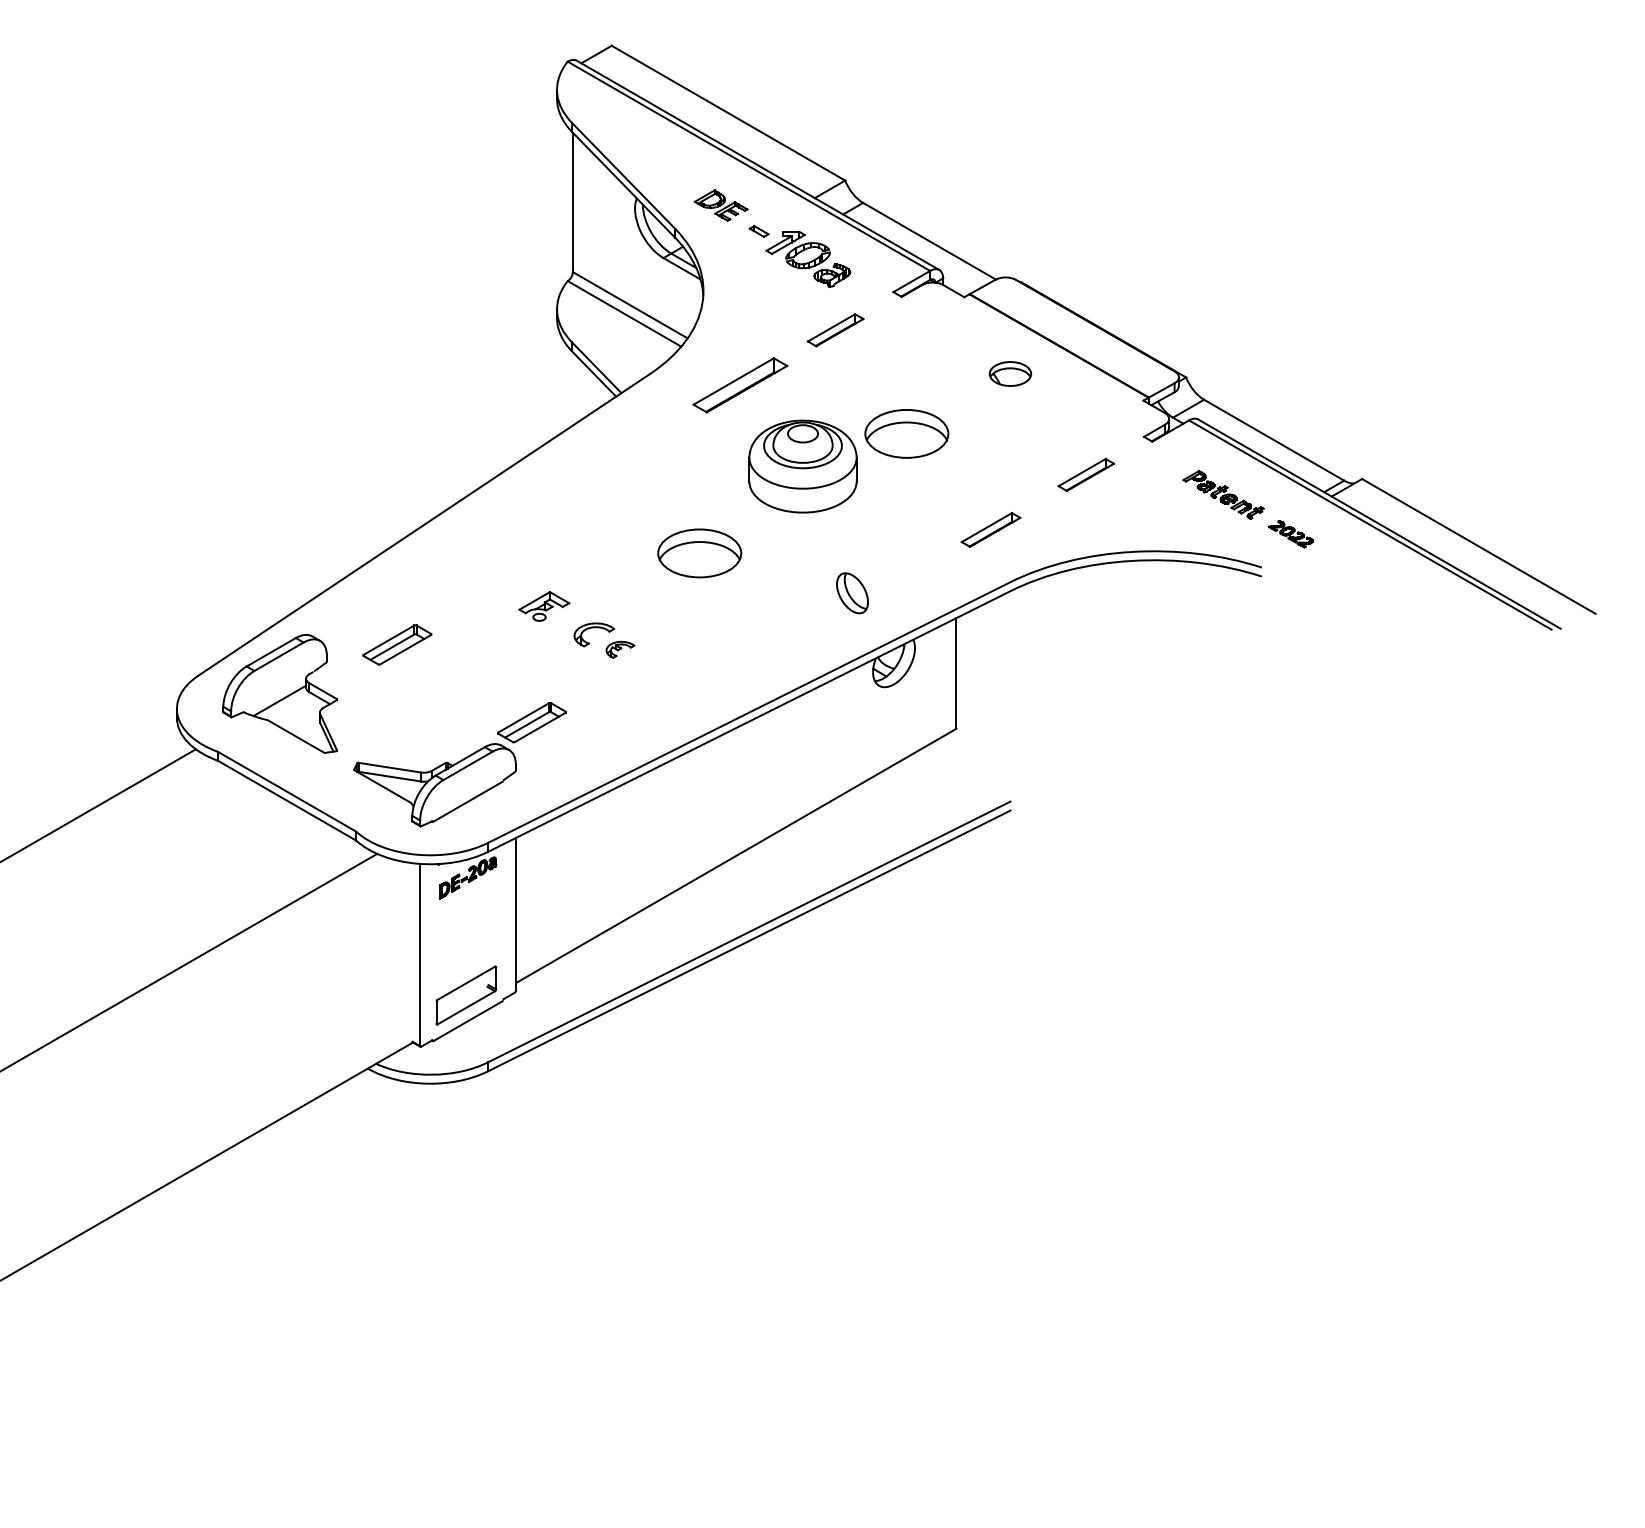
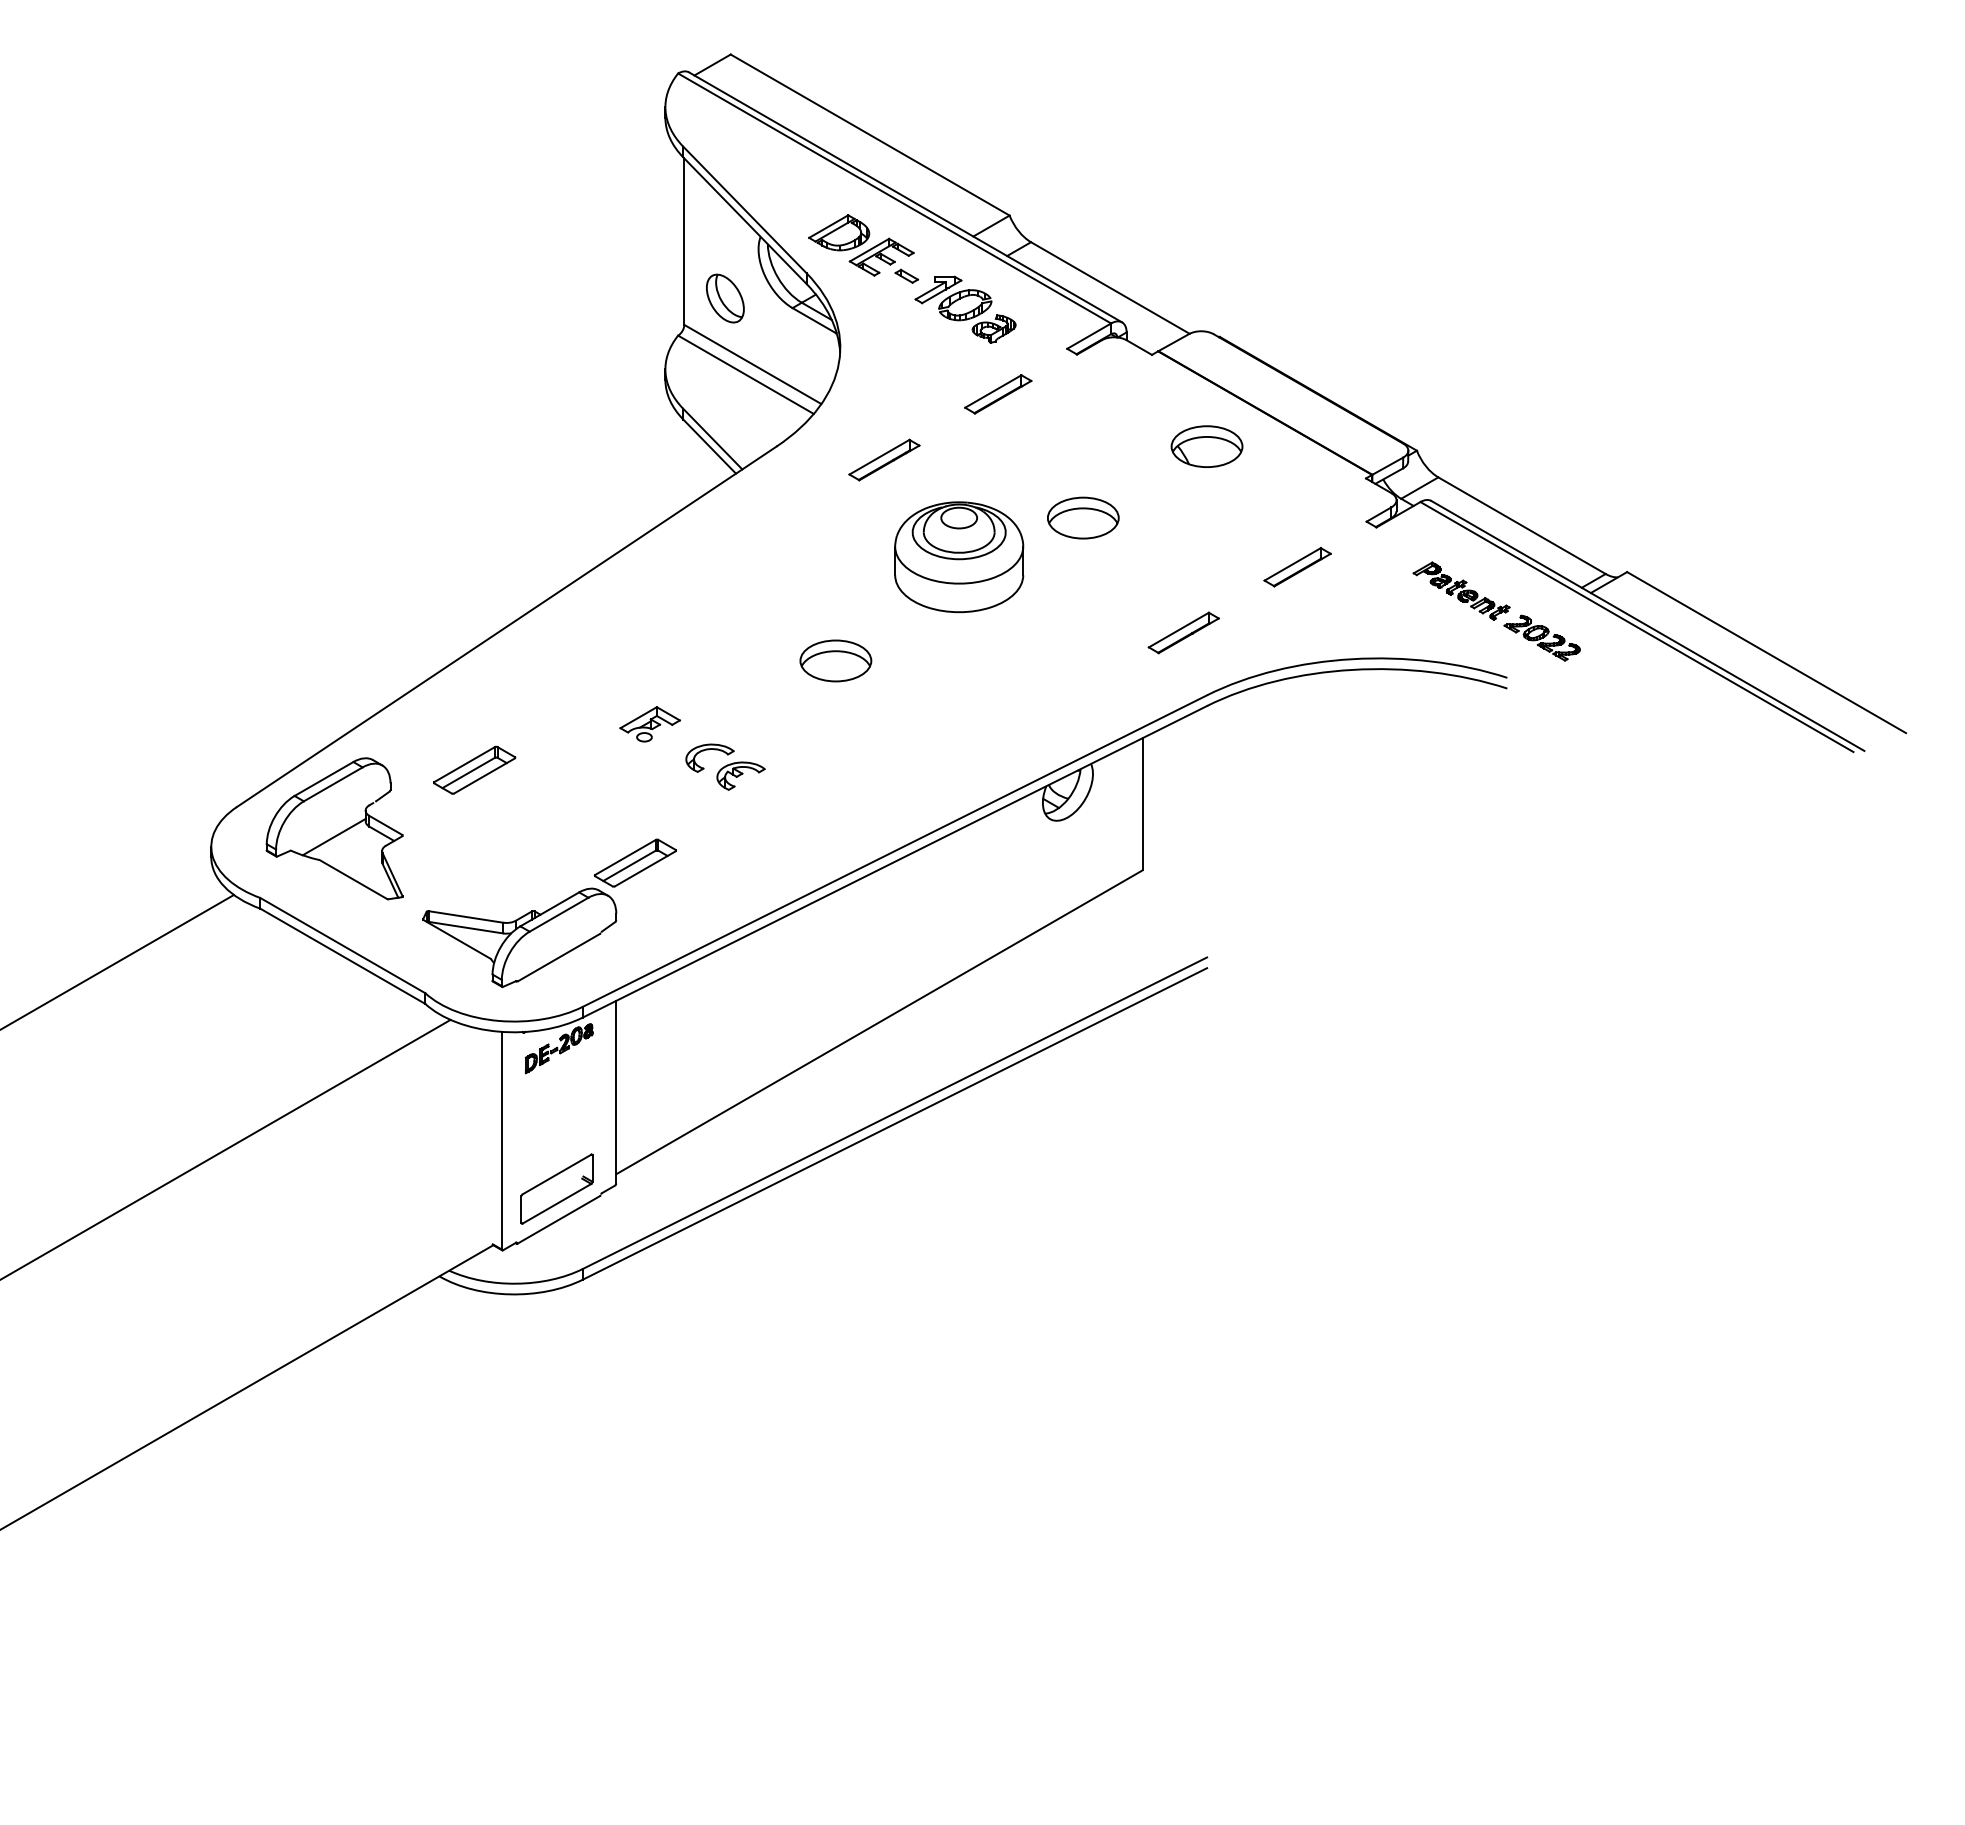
part: (721, 205) -> (861, 245), size x1.67
part: (1010, 373) -> (1206, 446), size x1.43
part: (740, 384) -> (884, 459), size x0.62
part: (907, 433) -> (1083, 517), size x0.71
part: (1290, 533) -> (1541, 637), size x1.43
part: (699, 553) -> (835, 660), size x0.71
part: (852, 593) -> (725, 298), moved
part: (619, 649) -> (740, 775), size x1.43

